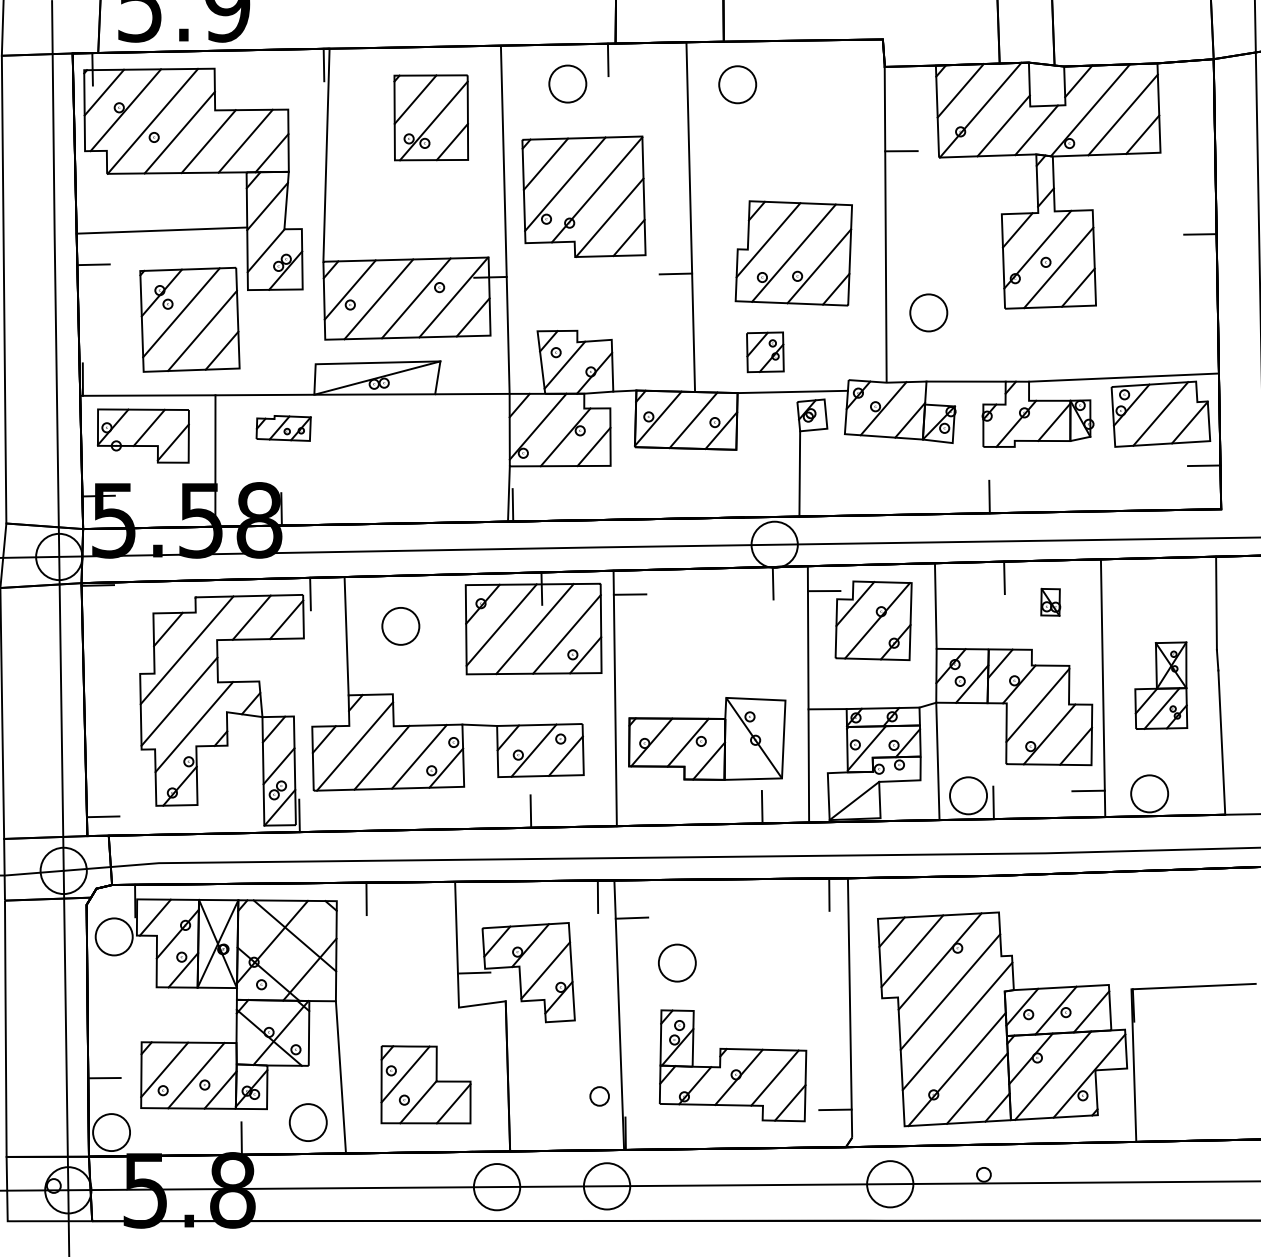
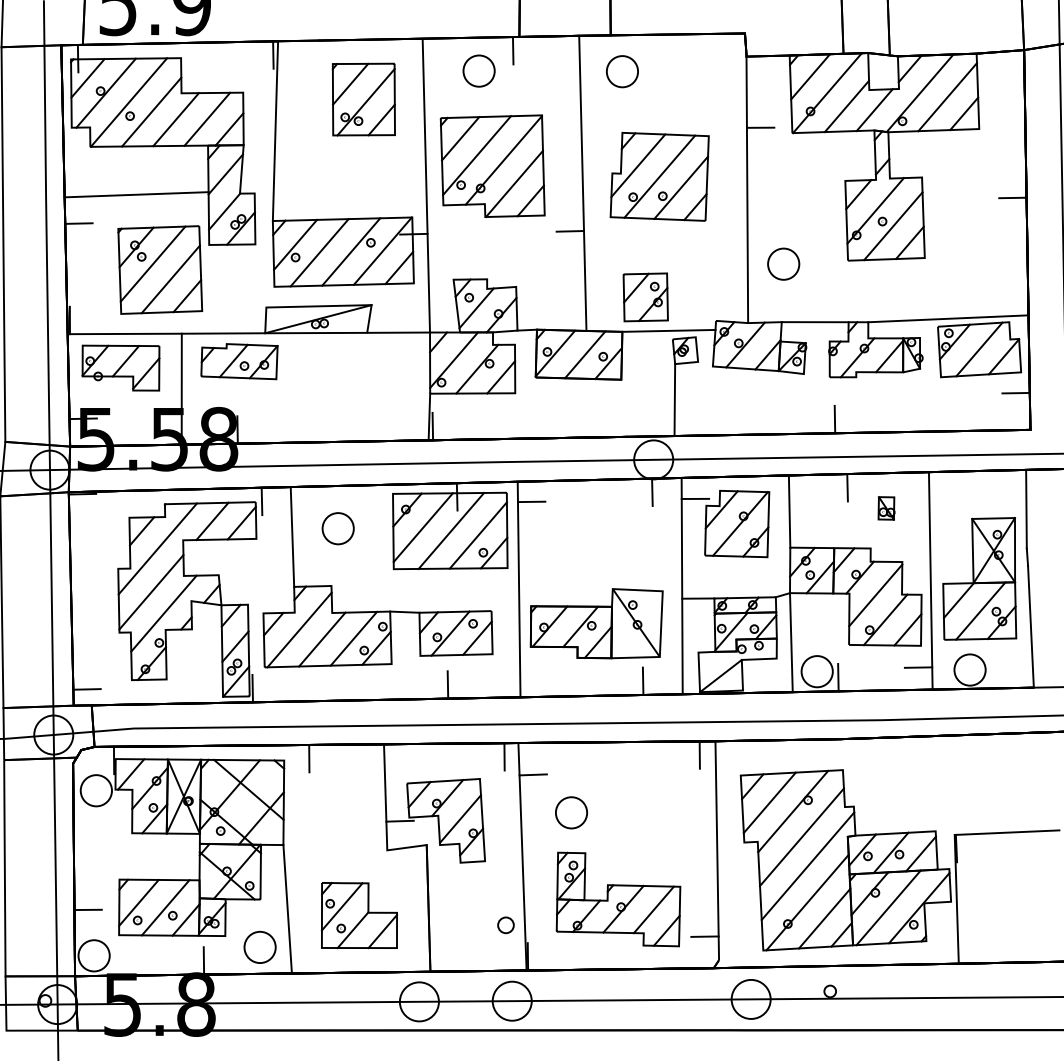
part: (793, 253) -> (659, 176), moved
part: (765, 352) -> (645, 297), size x1.43
part: (283, 428) -> (239, 361), size x1.67
part: (1161, 685) -> (980, 578), size x1.67

